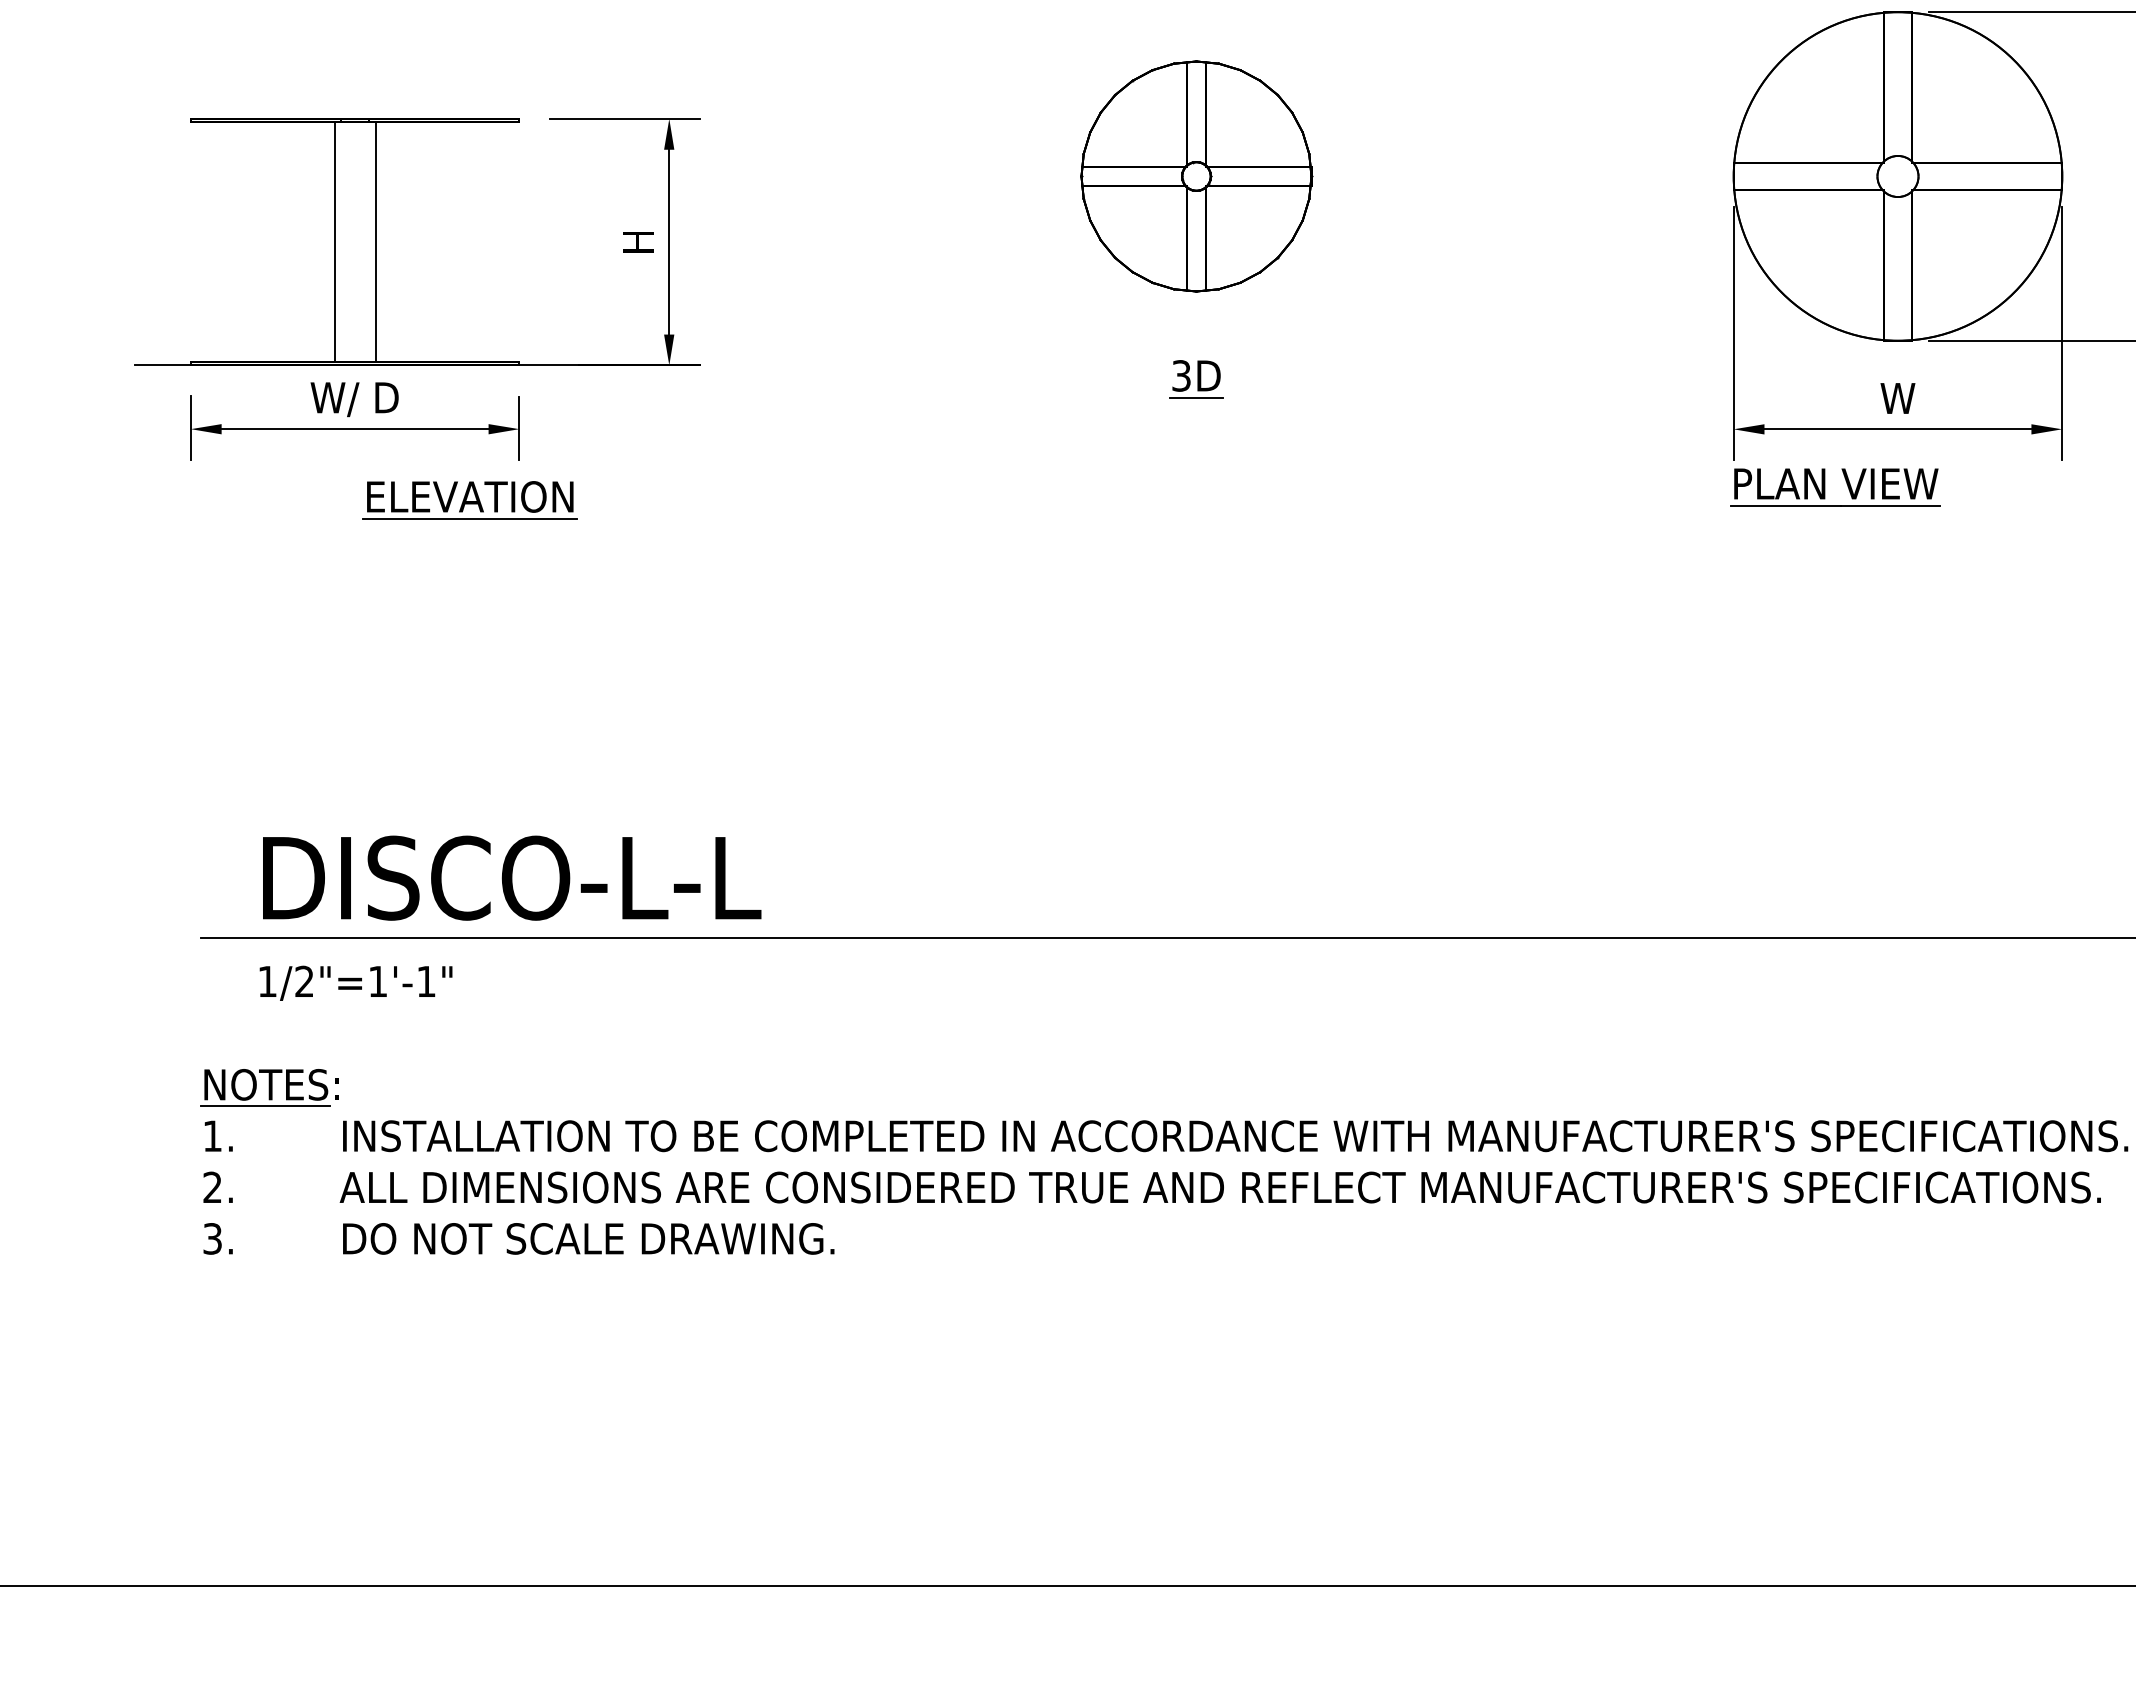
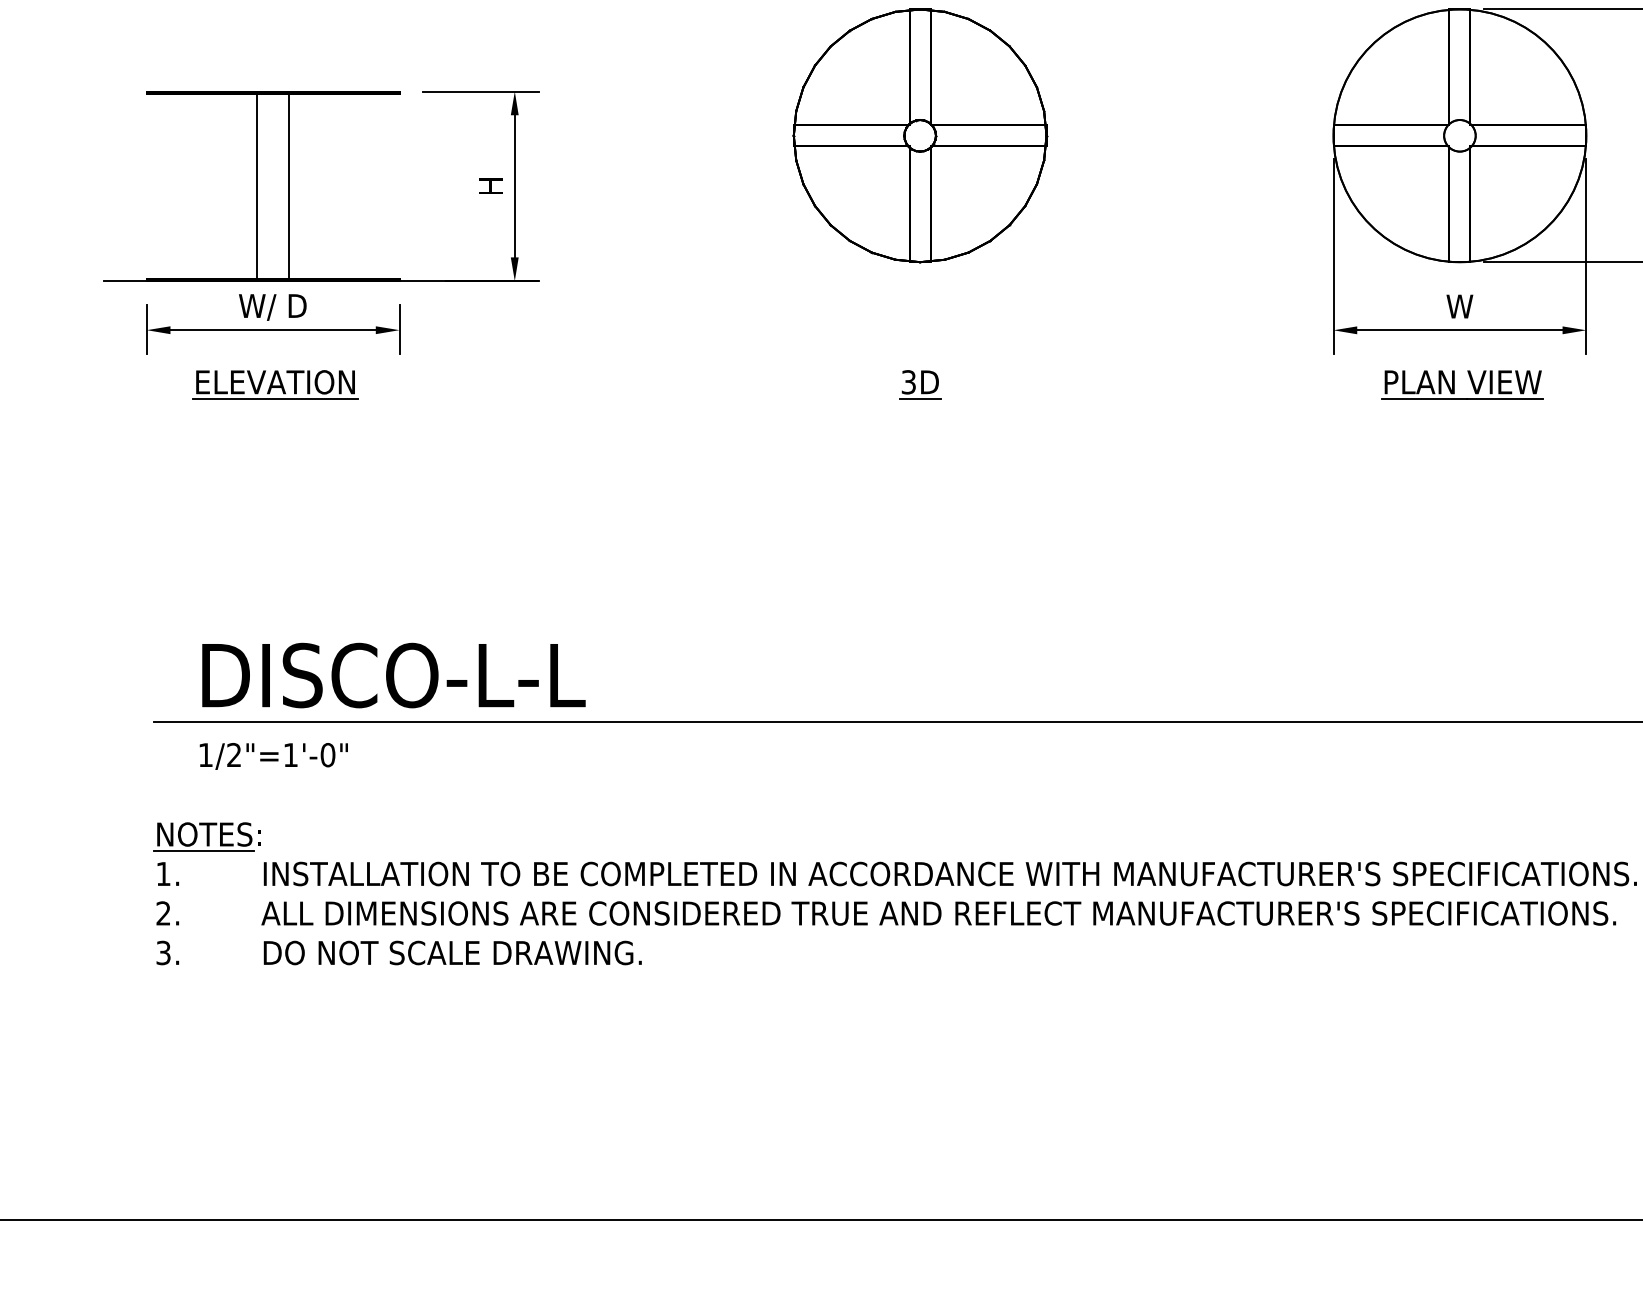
part: (1196, 176) -> (920, 135), size x1.43
part: (1196, 379) -> (920, 385), moved
part: (1825, 487) -> (1454, 385), moved
part: (469, 500) -> (274, 385), moved
text: (426, 981) -> (328, 755), 1/2"=1'-1" -> 1/2"=1'-0"

